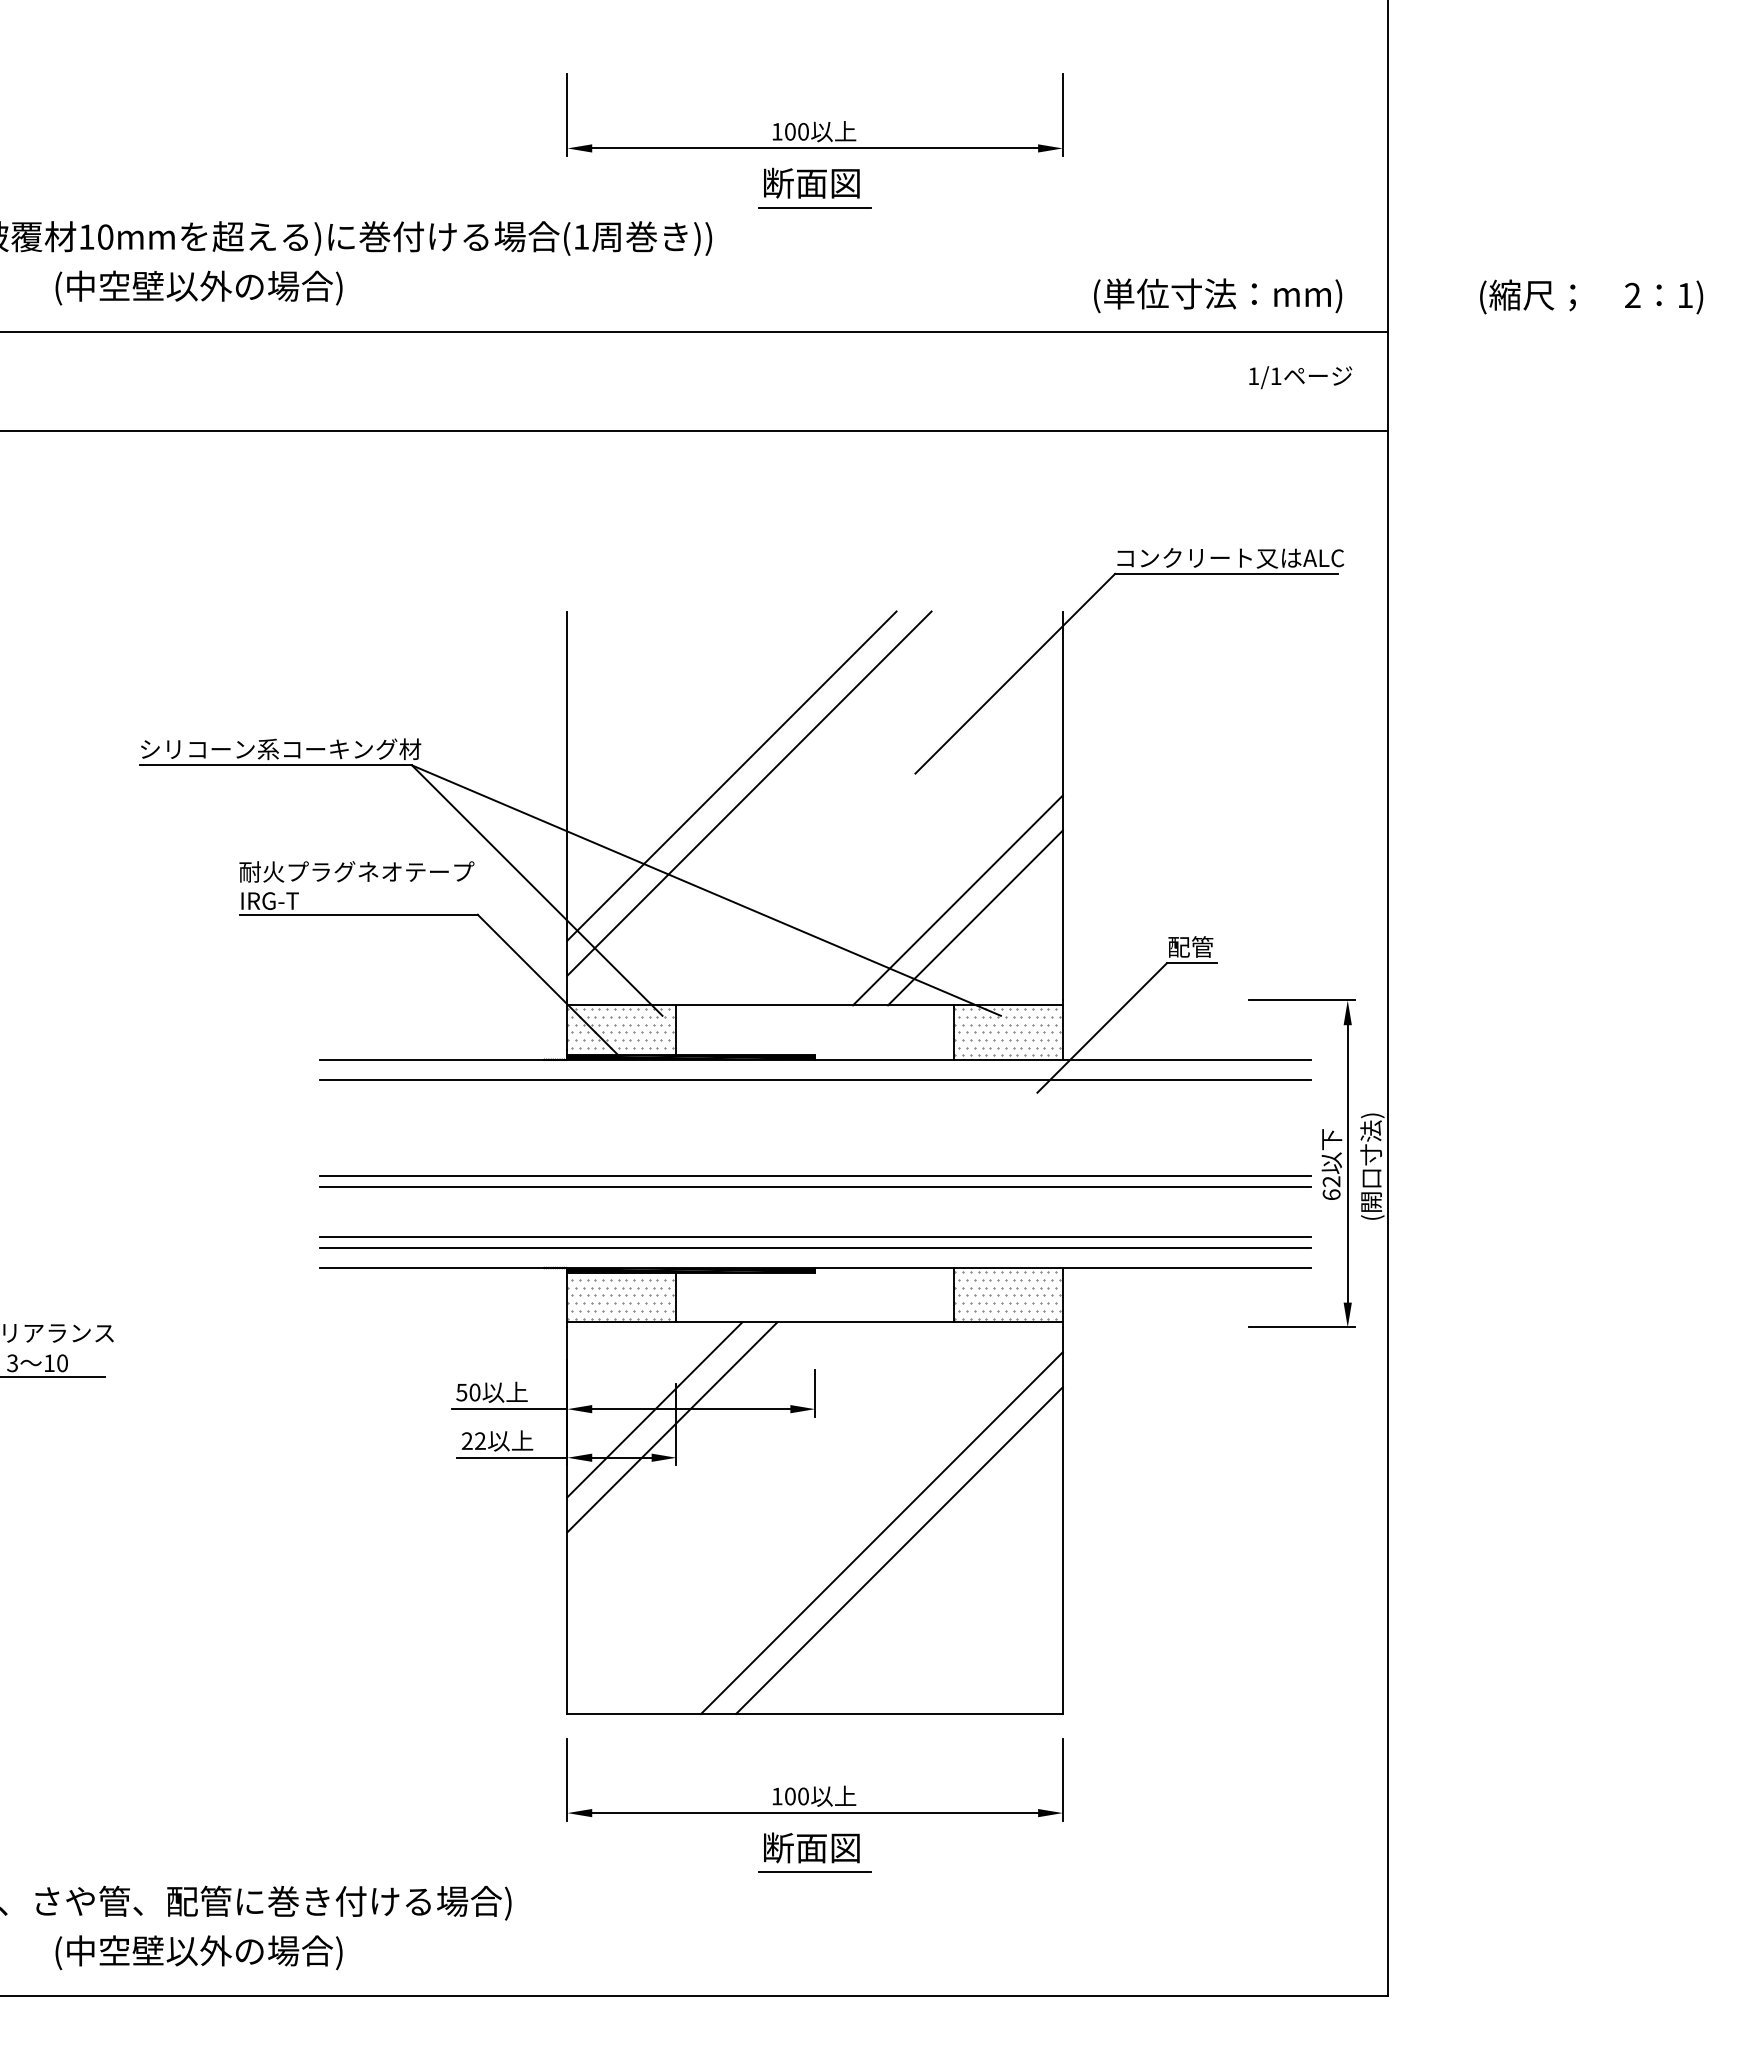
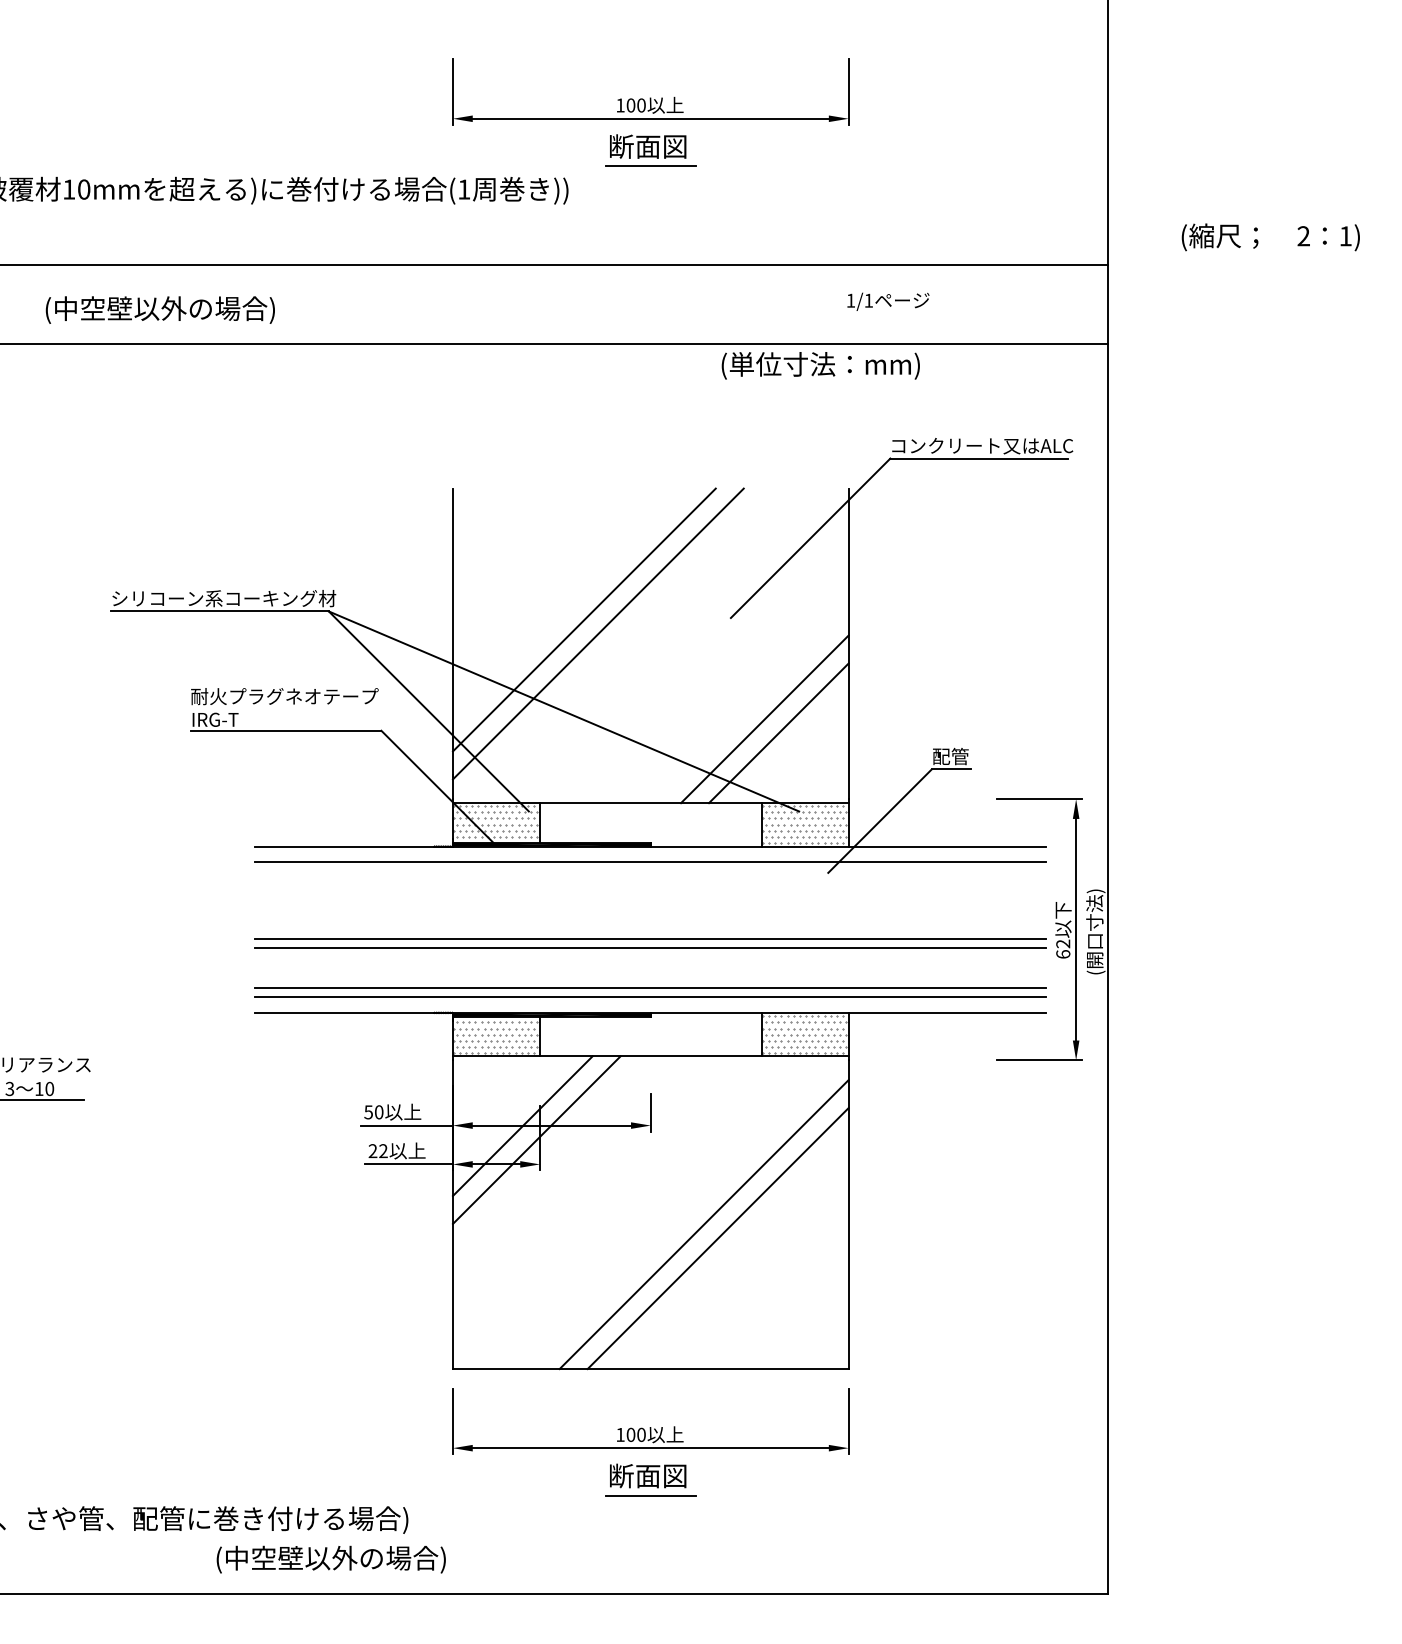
text: (198, 287) -> (159, 309), moved
text: (1218, 295) -> (821, 365), moved
text: (1300, 377) -> (888, 301), moved
text: (198, 1952) -> (330, 1559), moved

